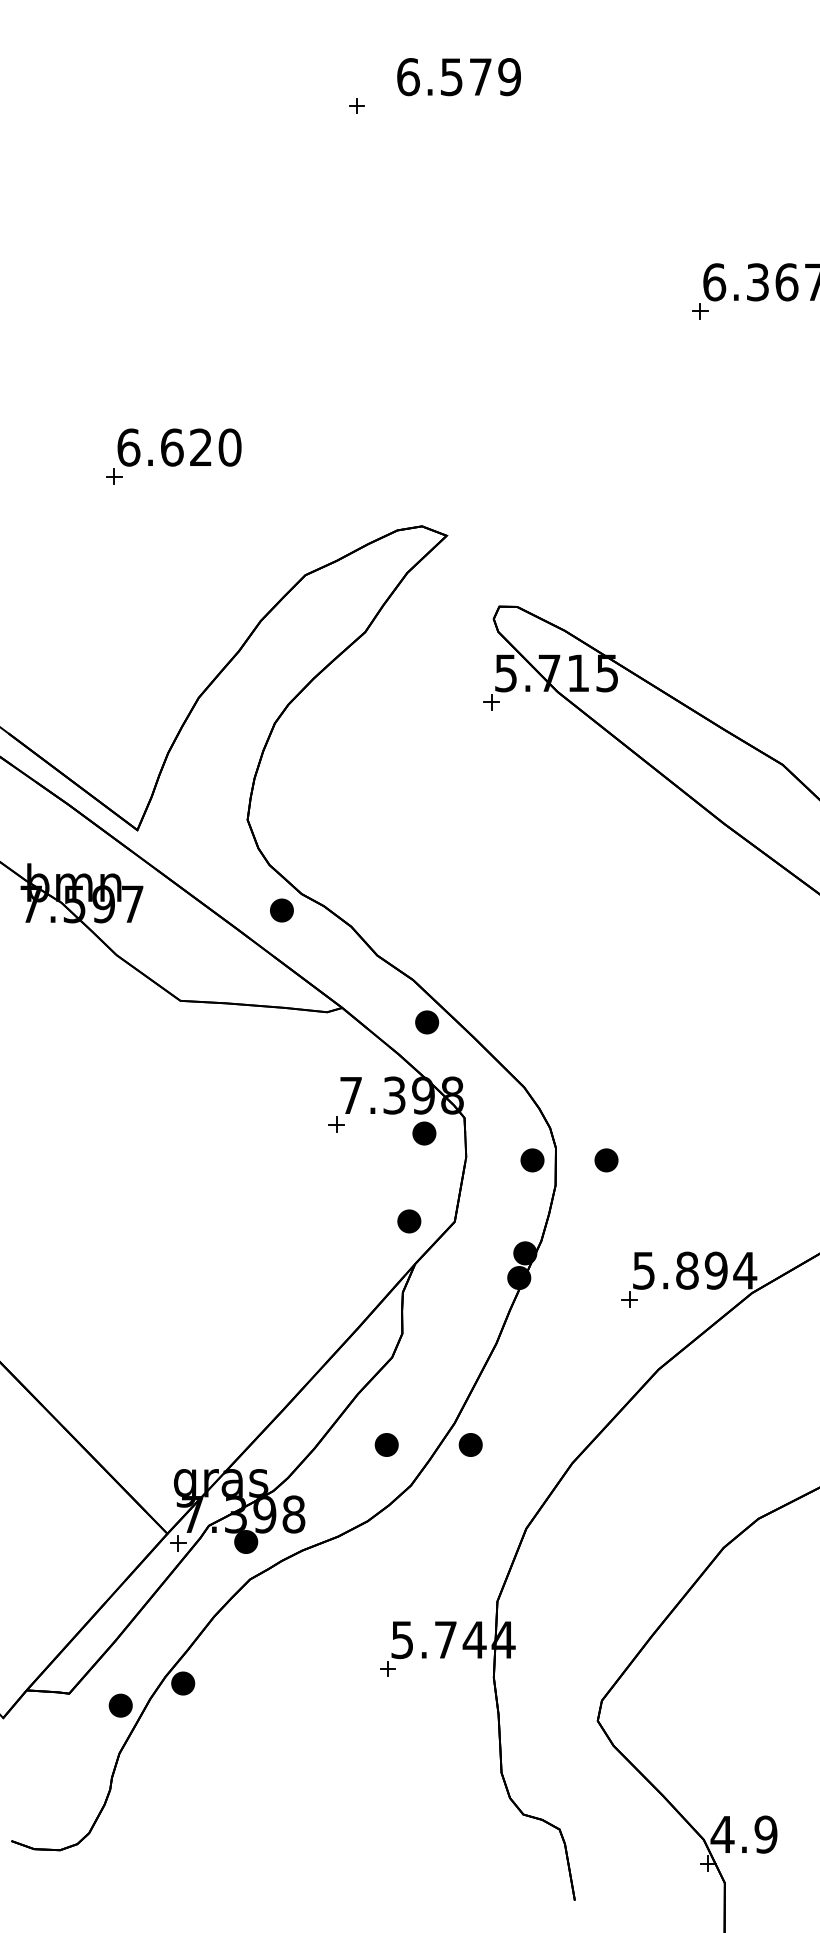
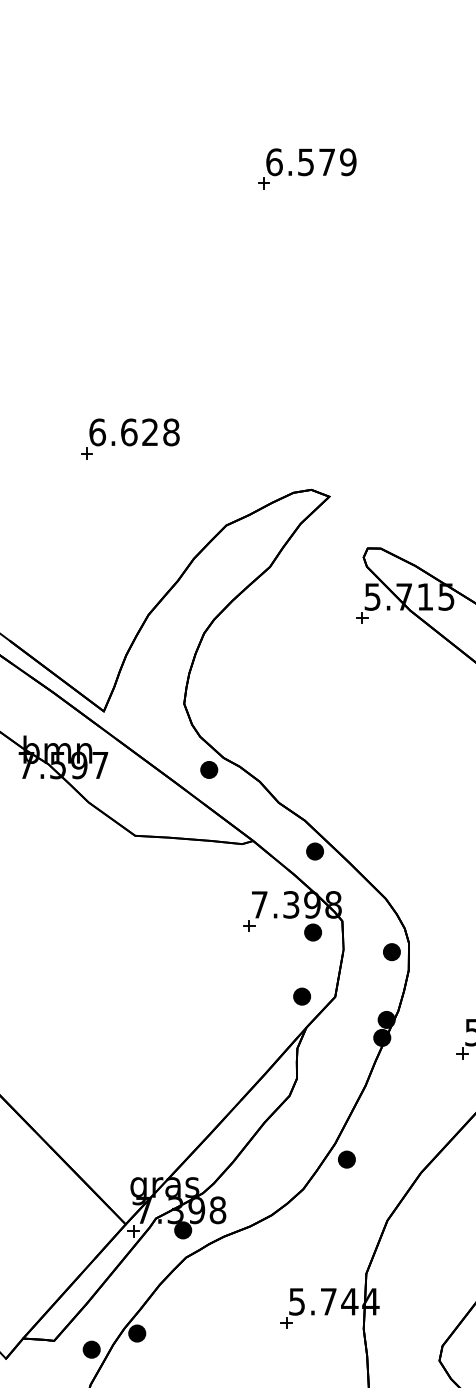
text: (458, 77) -> (310, 162), moved
text: (229, 447) -> (171, 432), 6.620 -> 6.628
part: (606, 1160) -> (445, 952), removed
part: (386, 1444) -> (285, 1159), removed

